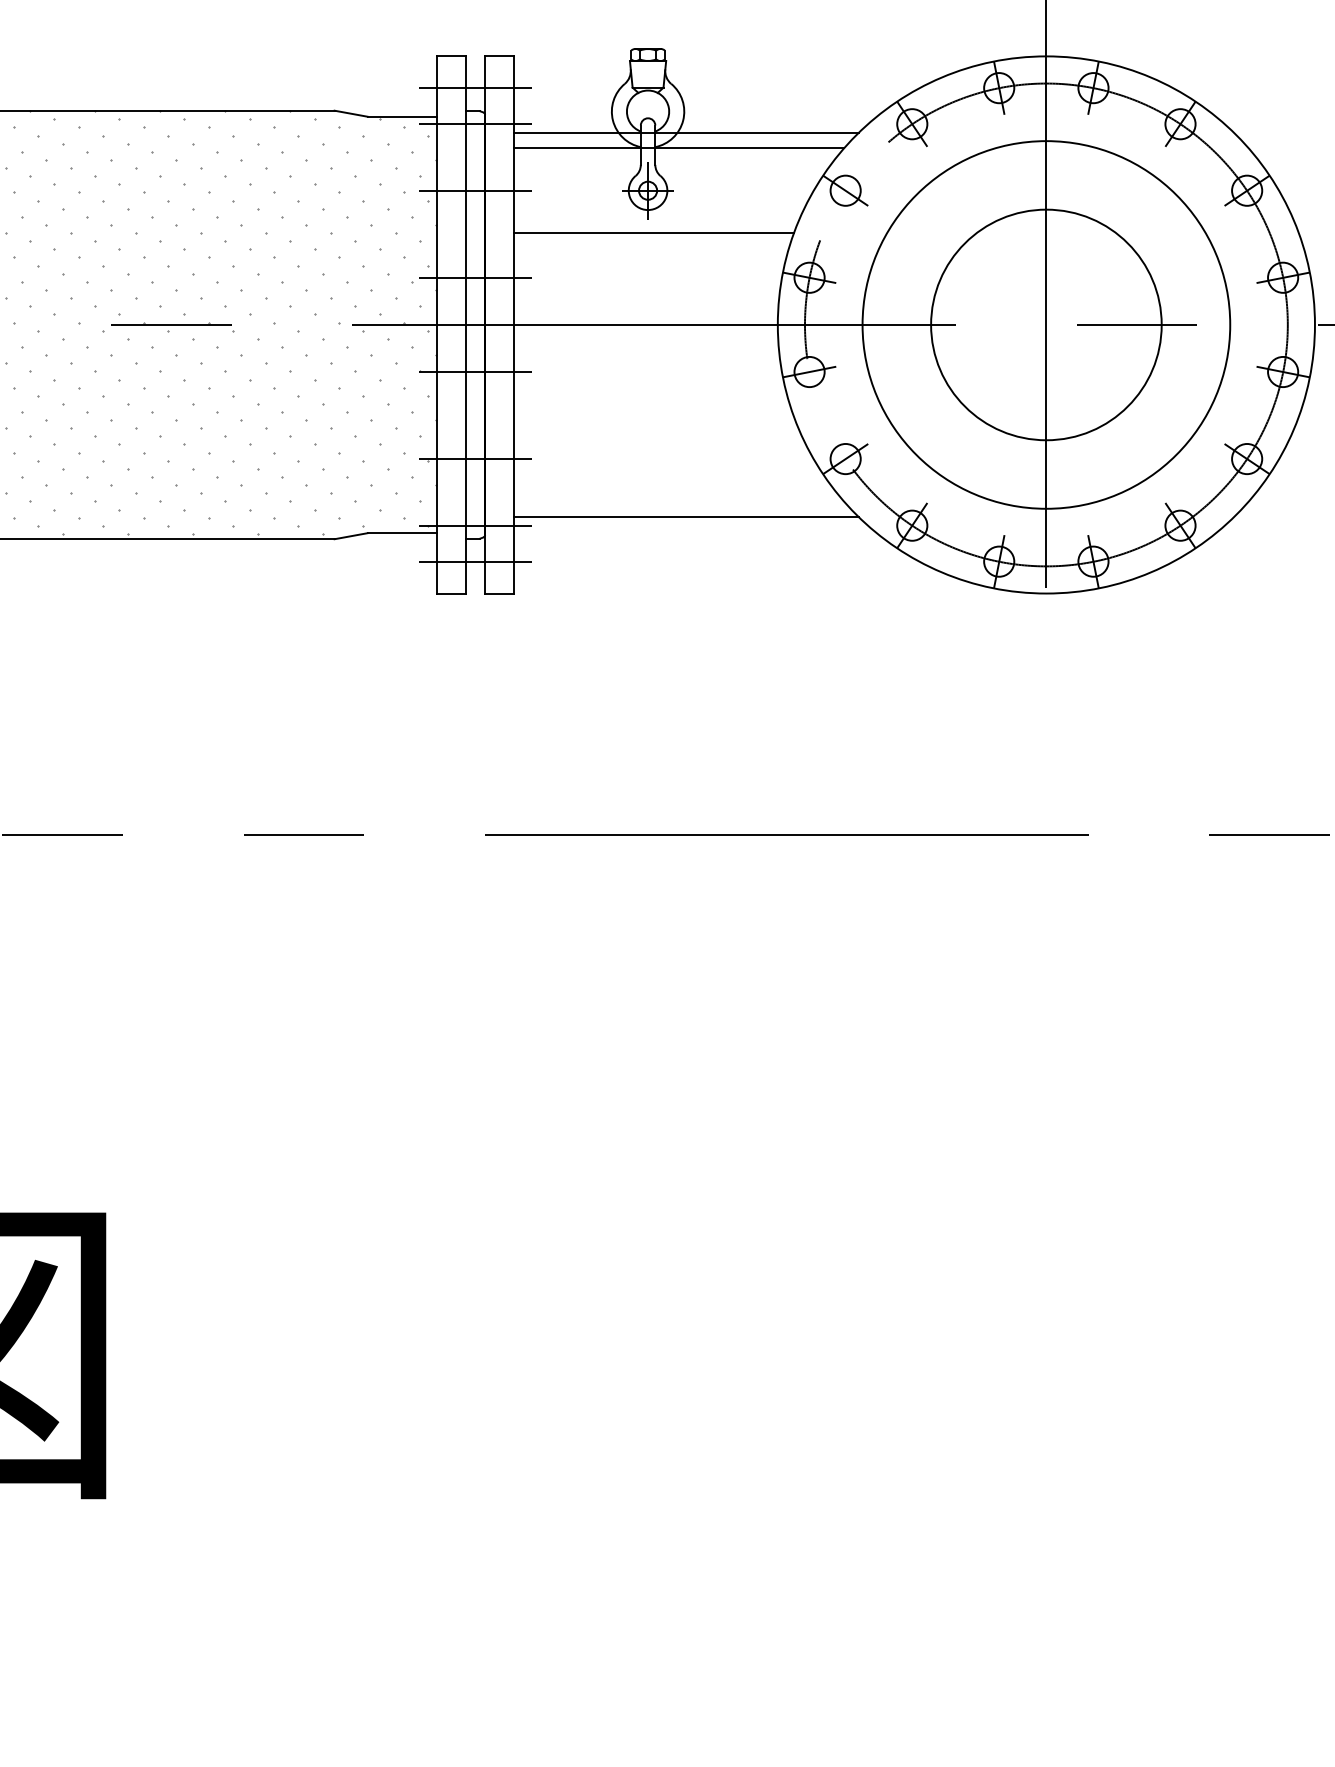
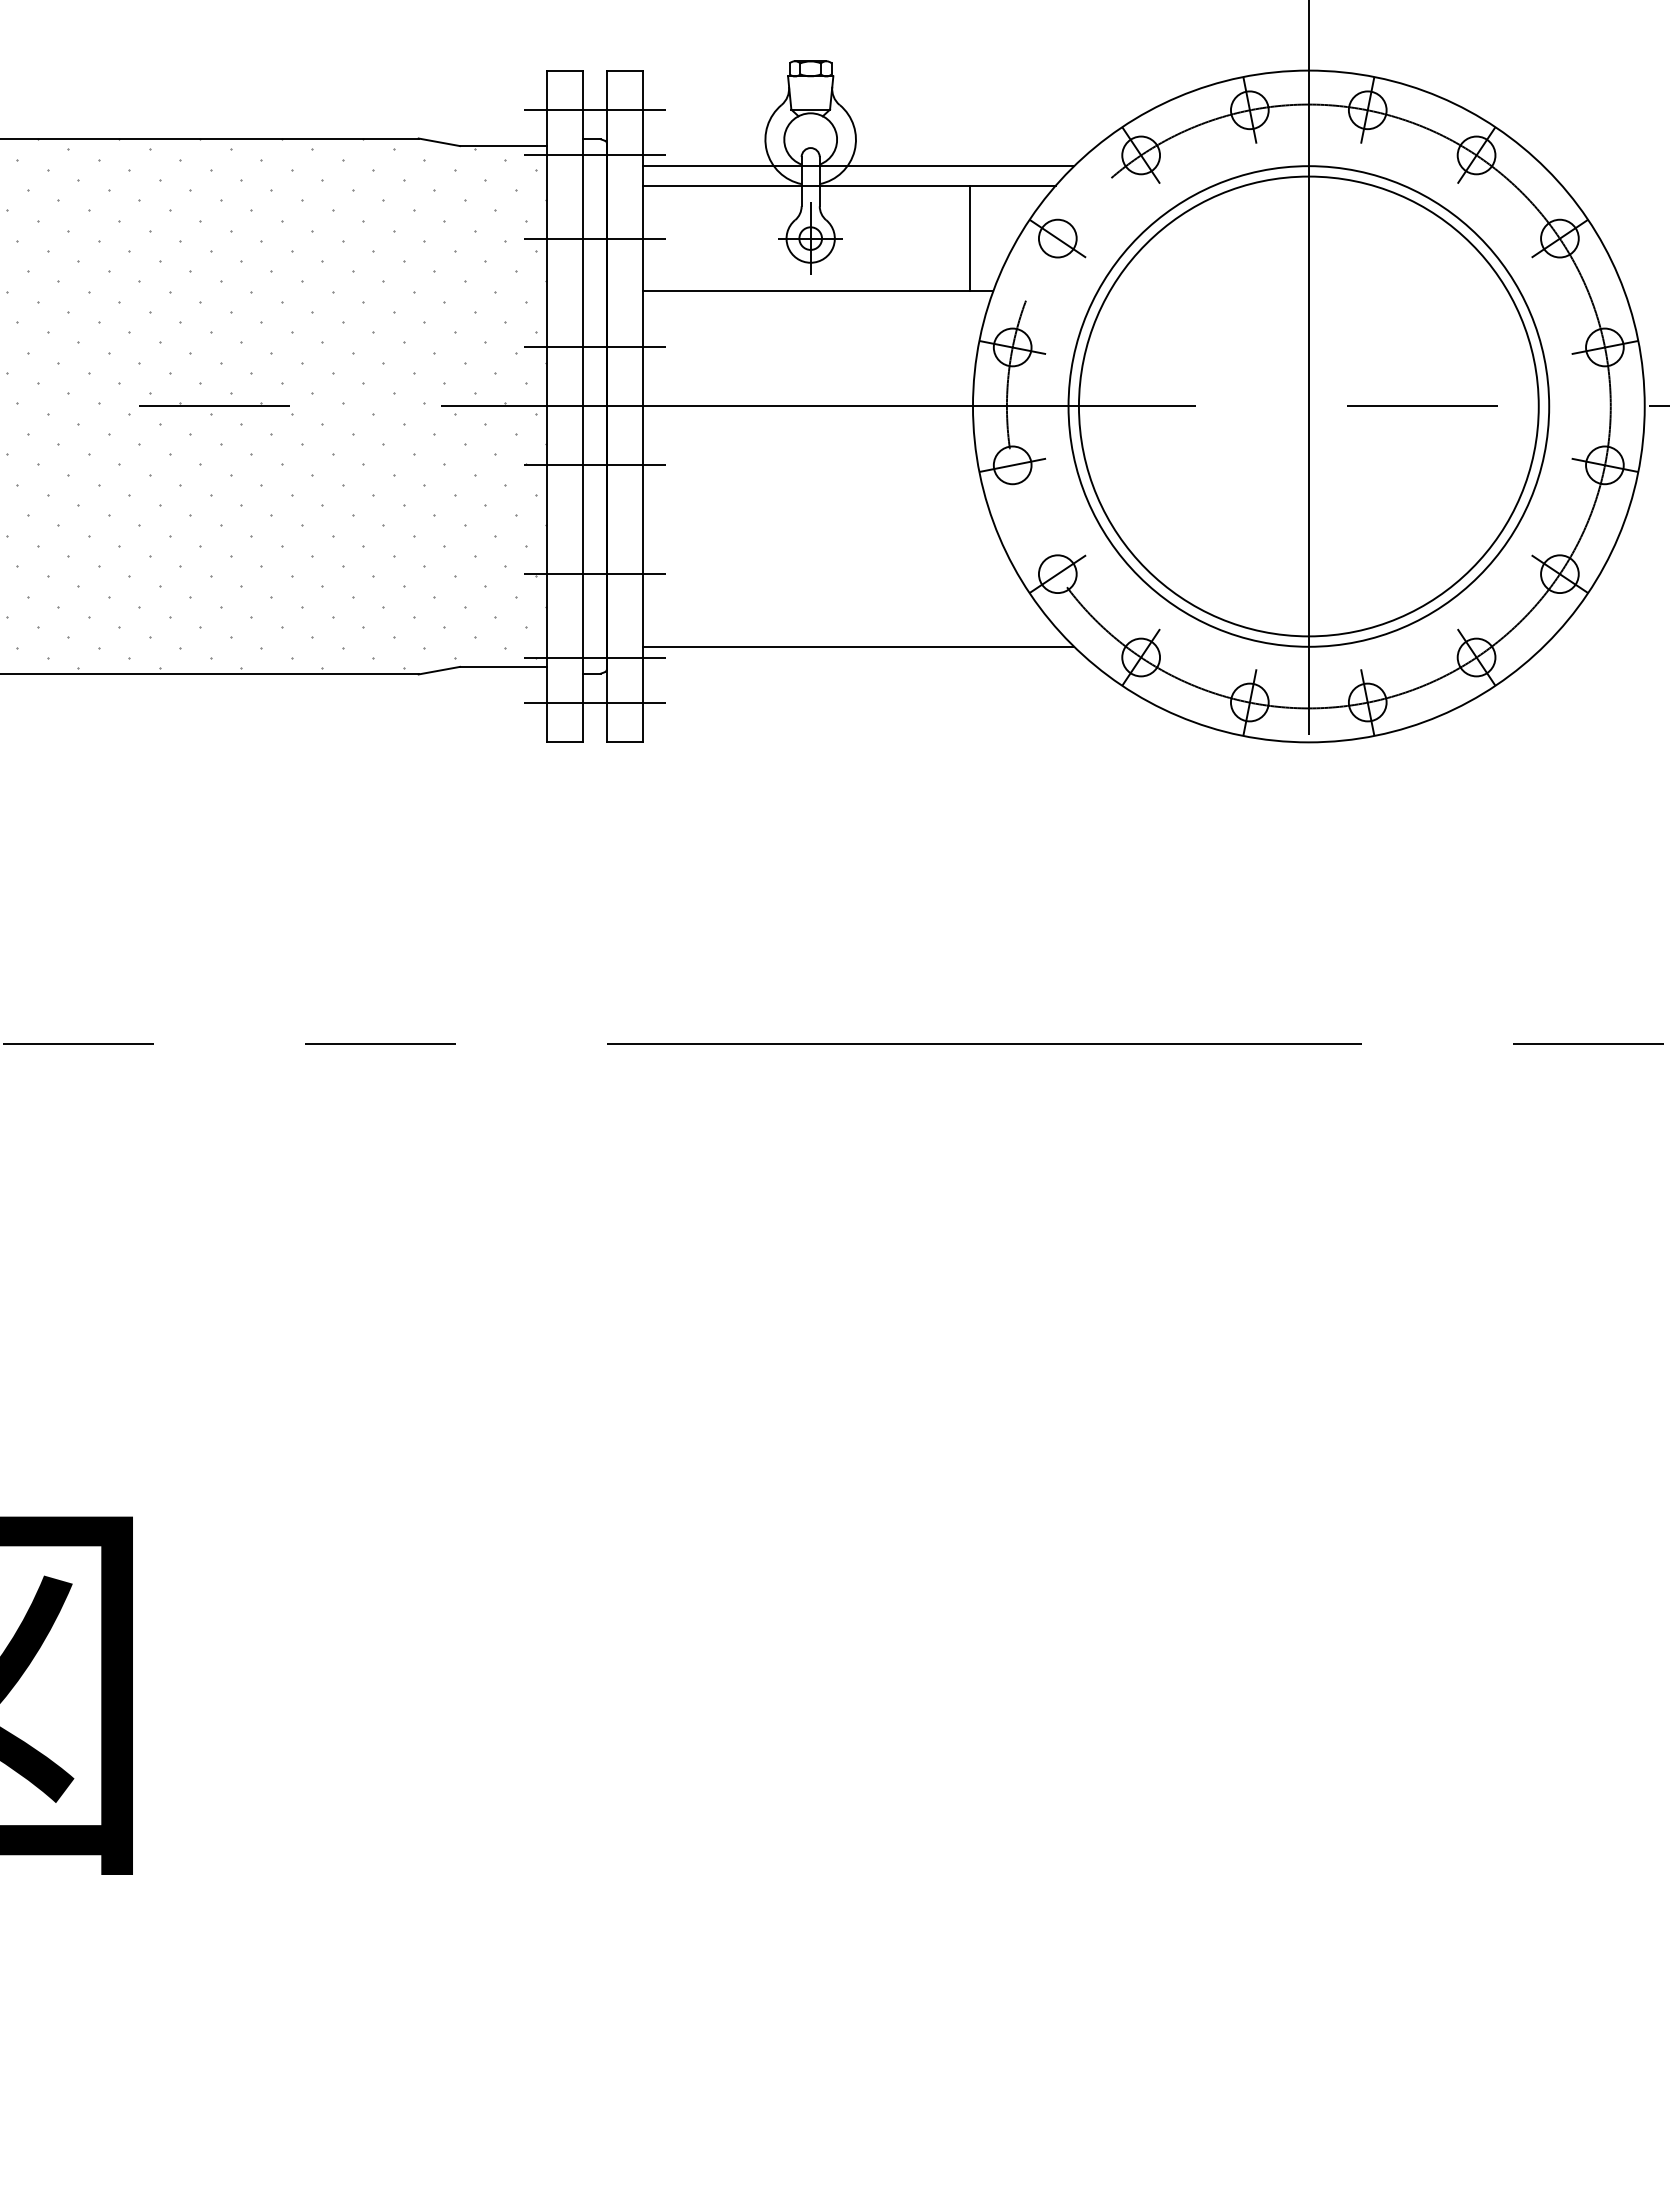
line: (775, 190) -> (969, 238), added
circle: (1046, 324) -> (1308, 406), size x1.67

